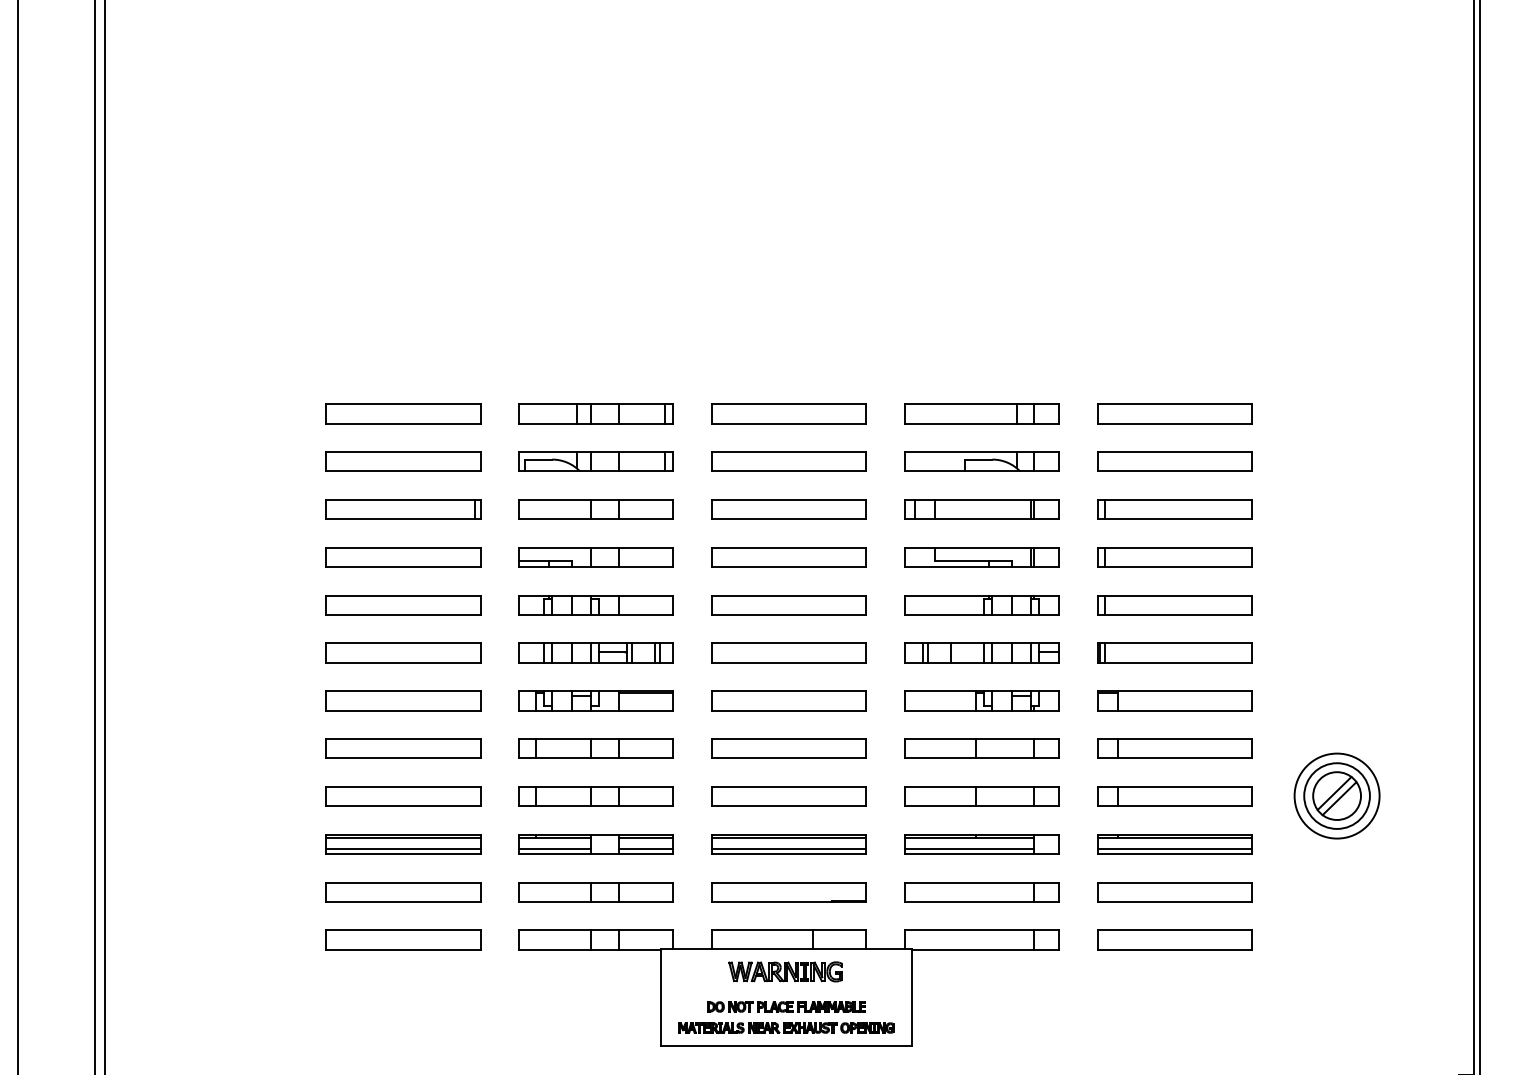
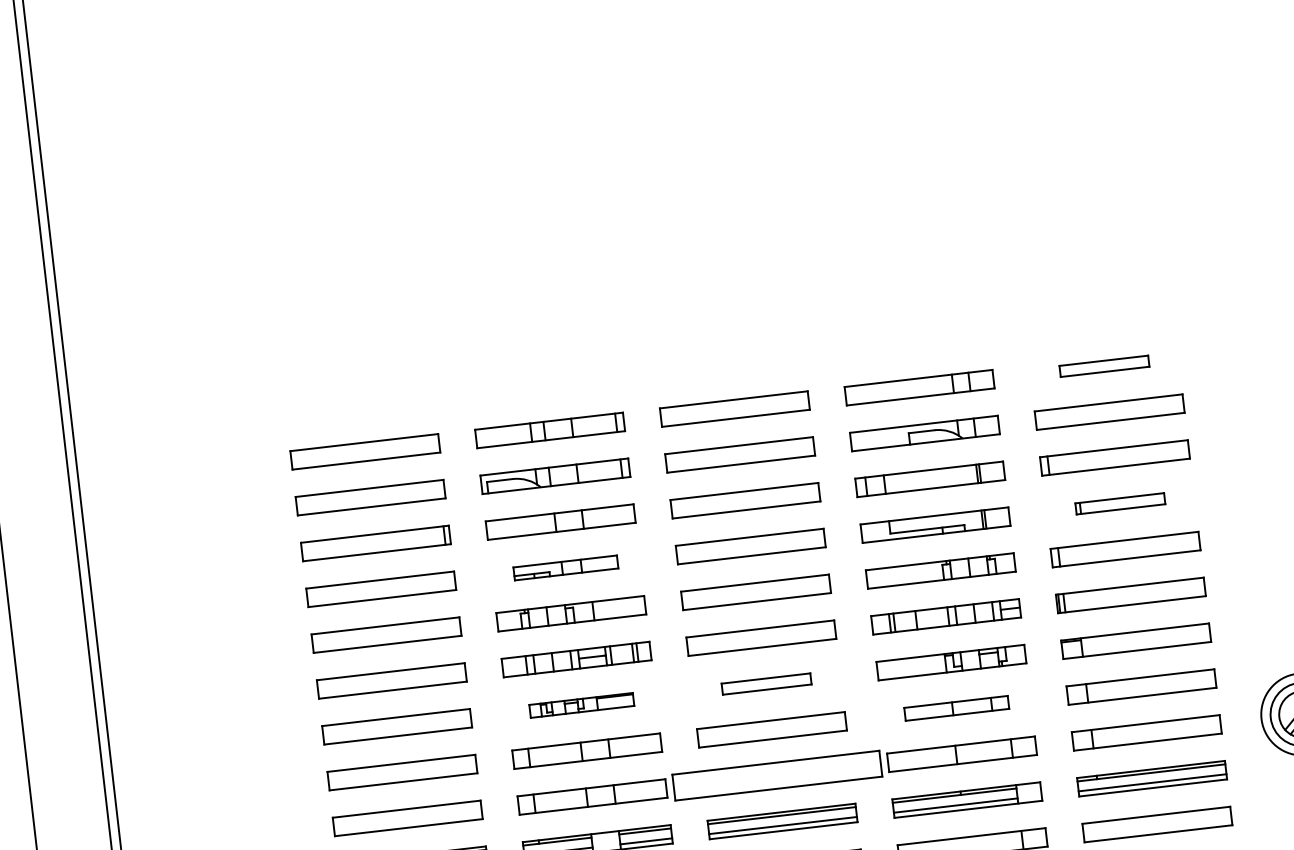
part: (1174, 413) -> (1104, 365), size x0.6
part: (595, 557) -> (565, 568), size x0.7
part: (1174, 557) -> (1120, 503), size x0.6
part: (595, 700) -> (581, 705), size x0.7
part: (788, 700) -> (766, 683), size x0.6
part: (981, 748) -> (956, 708), size x0.7
part: (788, 796) -> (776, 775), size x1.4

